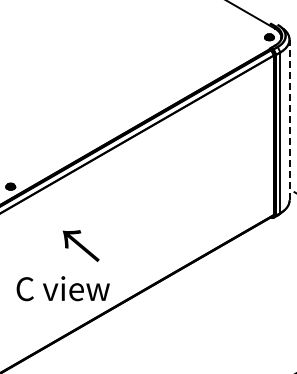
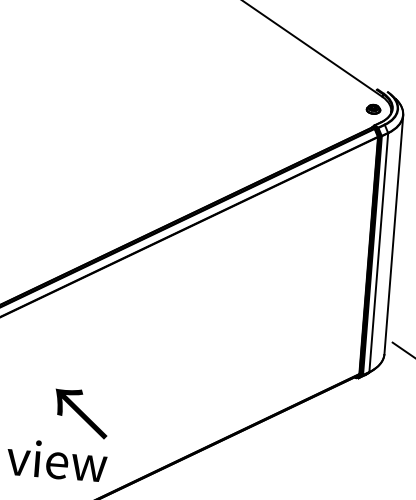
line: (289, 119) -> (393, 233), dashed -> solid
text: (80, 245) -> (80, 412), moved

